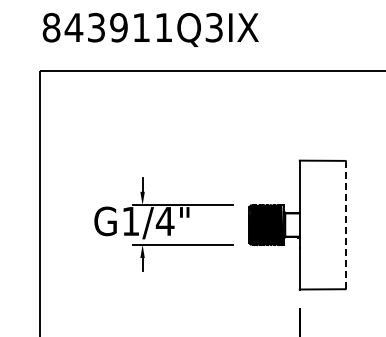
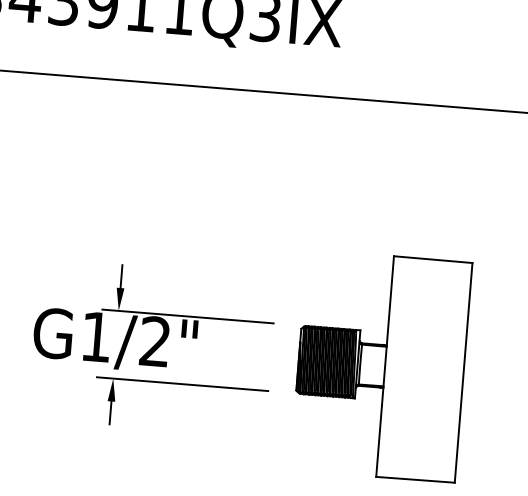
text: (164, 220) -> (154, 340), G1/4" -> G1/2"
line: (345, 224) -> (463, 371), dashed -> solid

